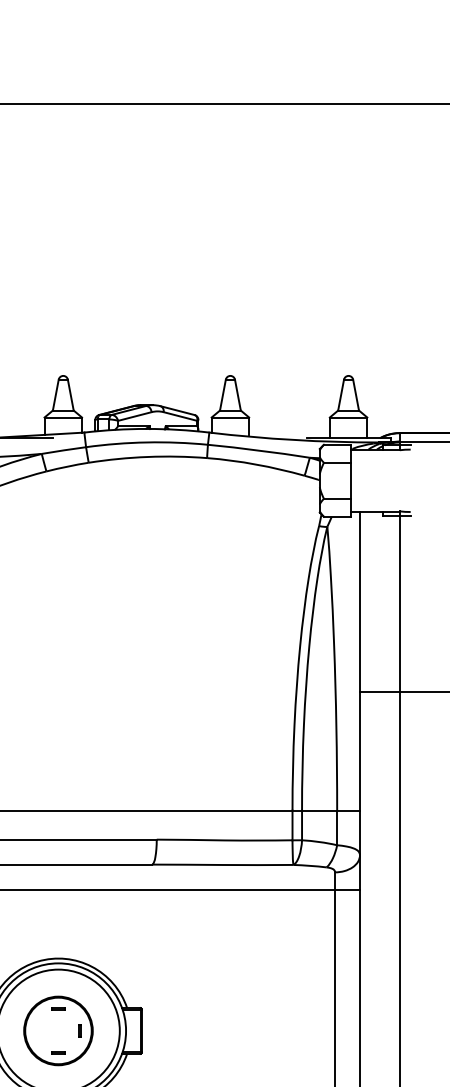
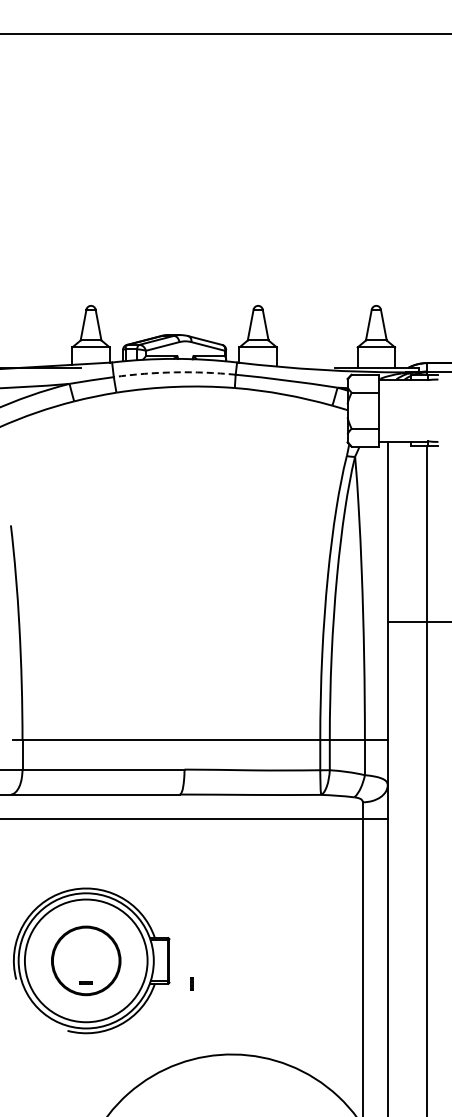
arc: (146, 442) -> (174, 372), solid -> dashed
part: (57, 1008) -> (85, 938), removed
part: (79, 1030) -> (191, 983), moved

